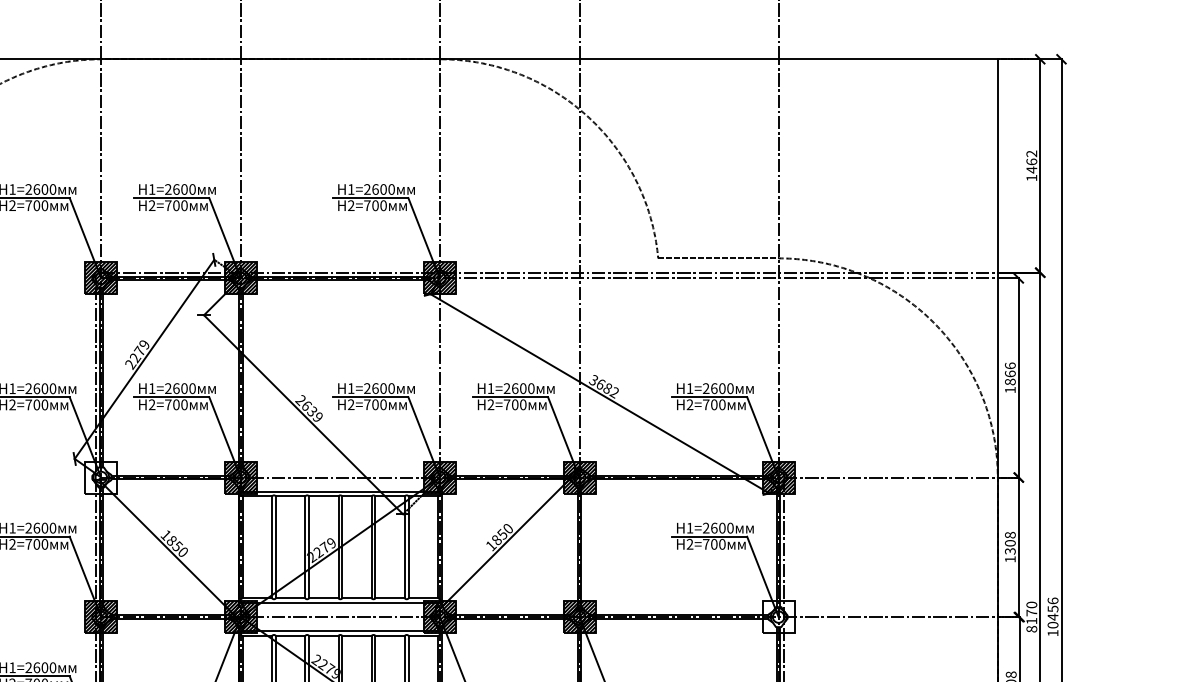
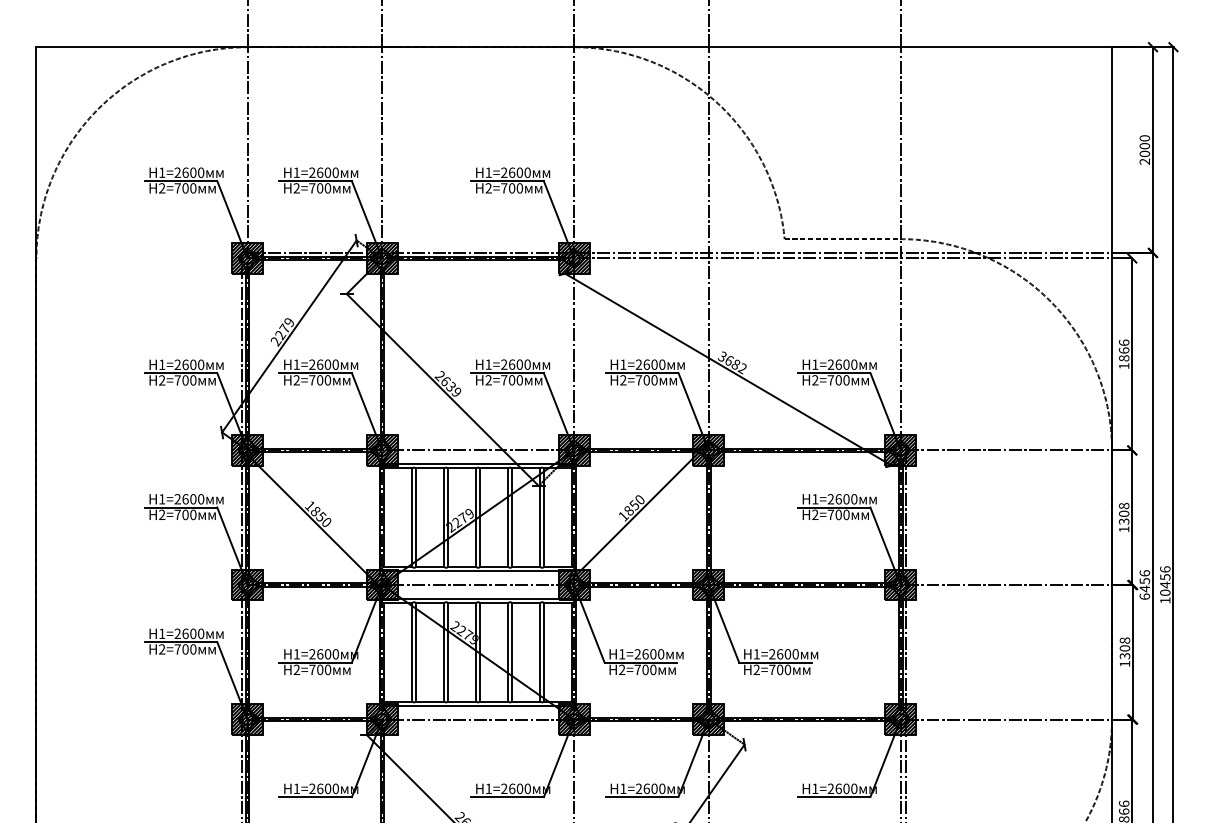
text: (1031, 165) -> (1144, 149), 1462 -> 2000
hatch: (101, 477) -> (247, 450), added
hatch: (778, 616) -> (900, 584), added
text: (1031, 616) -> (1144, 584), 8170 -> 6456

